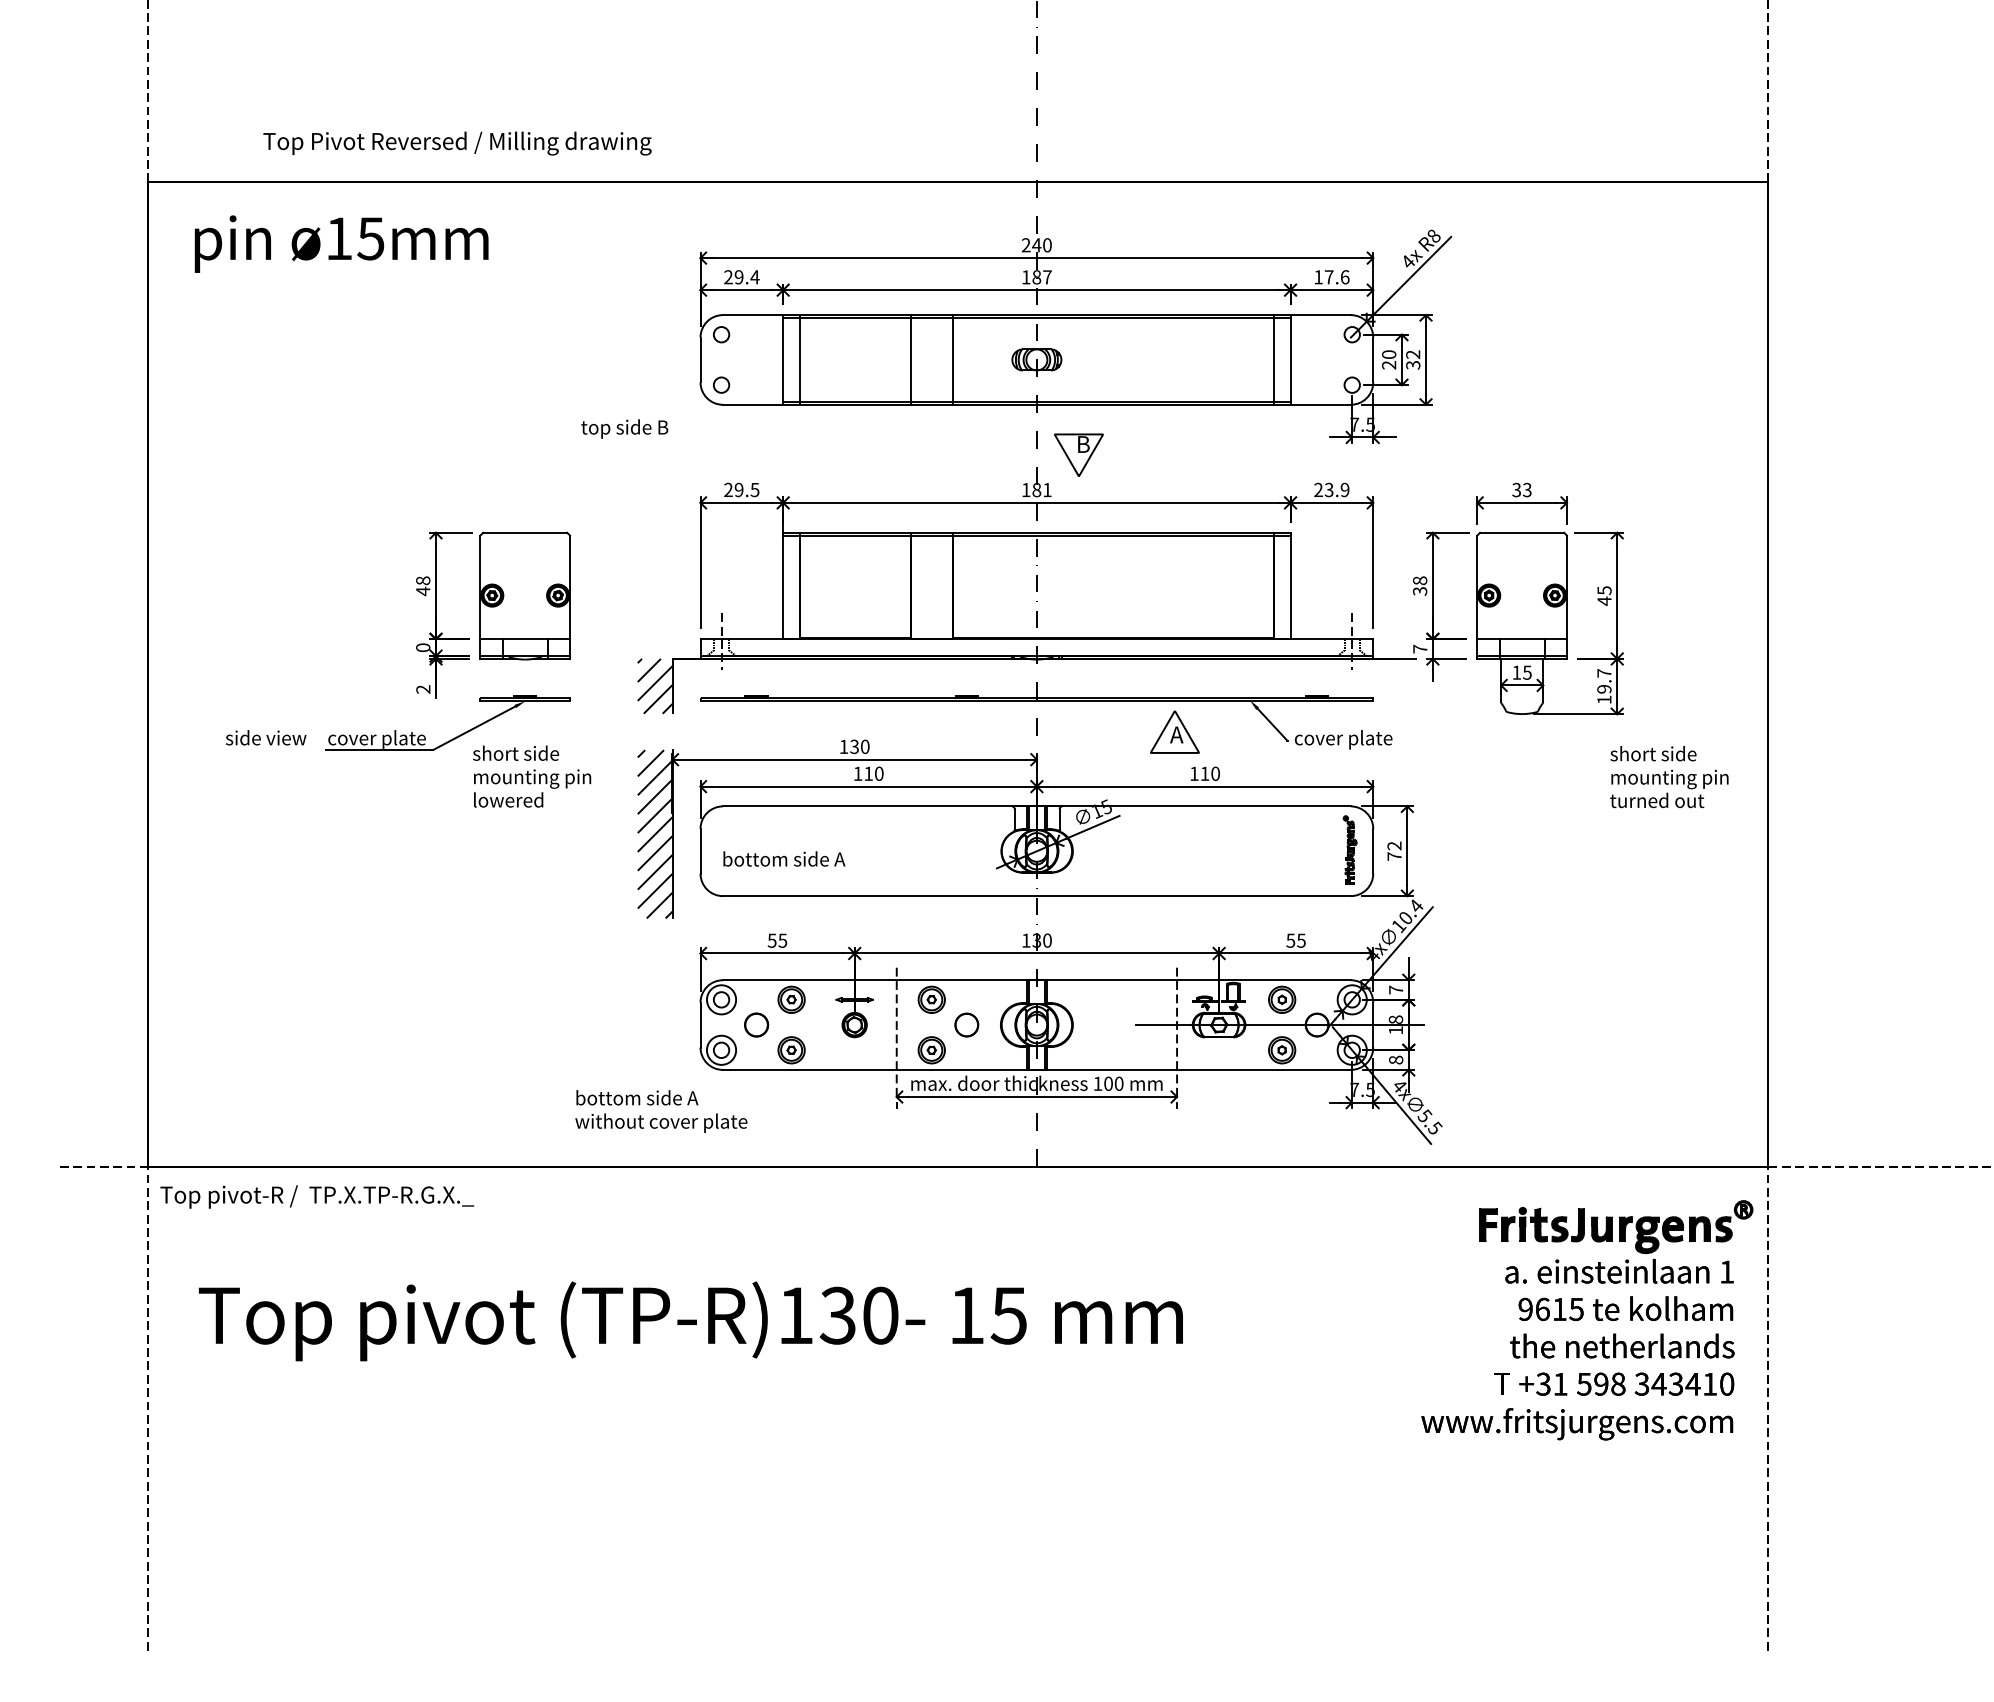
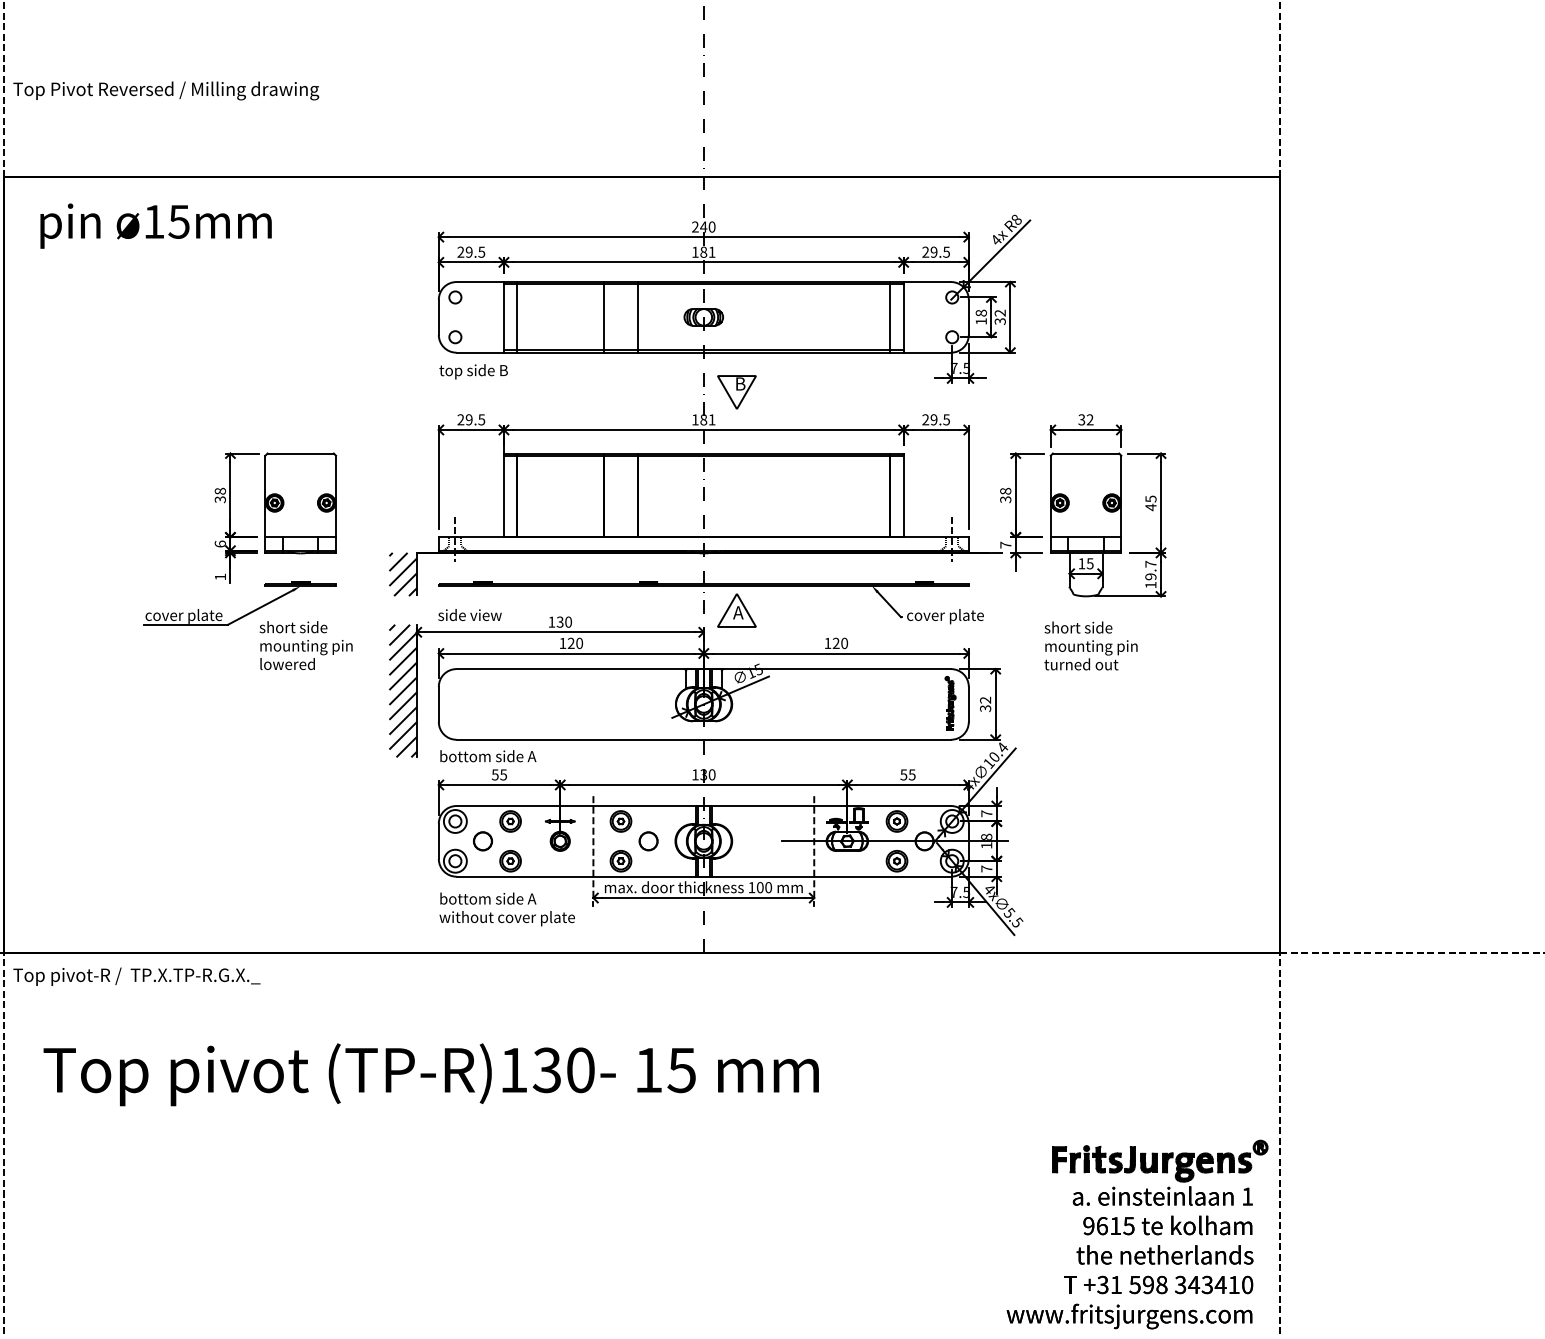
text: (457, 143) -> (166, 90), moved
text: (754, 277) -> (481, 252), 29.4 -> 29.5
text: (1047, 277) -> (712, 252), 187 -> 181
text: (1331, 277) -> (935, 252), 17.6 -> 29.5
text: (1389, 359) -> (981, 317), 20 -> 18
text: (624, 428) -> (473, 371), moved
text: (1336, 489) -> (939, 419), 23.9 -> 29.5
text: (1526, 490) -> (1089, 420), 33 -> 32
text: (423, 591) -> (220, 499), 48 -> 38
text: (423, 647) -> (220, 543), 0 -> 6
text: (423, 689) -> (220, 576), 2 -> 1
part: (1174, 731) -> (736, 610), moved
text: (266, 737) -> (470, 614), moved
text: (868, 773) -> (571, 643), 110 -> 120
text: (1204, 773) -> (835, 643), 110 -> 120
text: (1669, 777) -> (1091, 646), moved
text: (1394, 856) -> (985, 708), 72 -> 32
text: (784, 858) -> (488, 755), moved
text: (1396, 1059) -> (987, 868), 8 -> 7
text: (661, 1111) -> (507, 909), moved
part: (1587, 1320) -> (1137, 1234), moved

